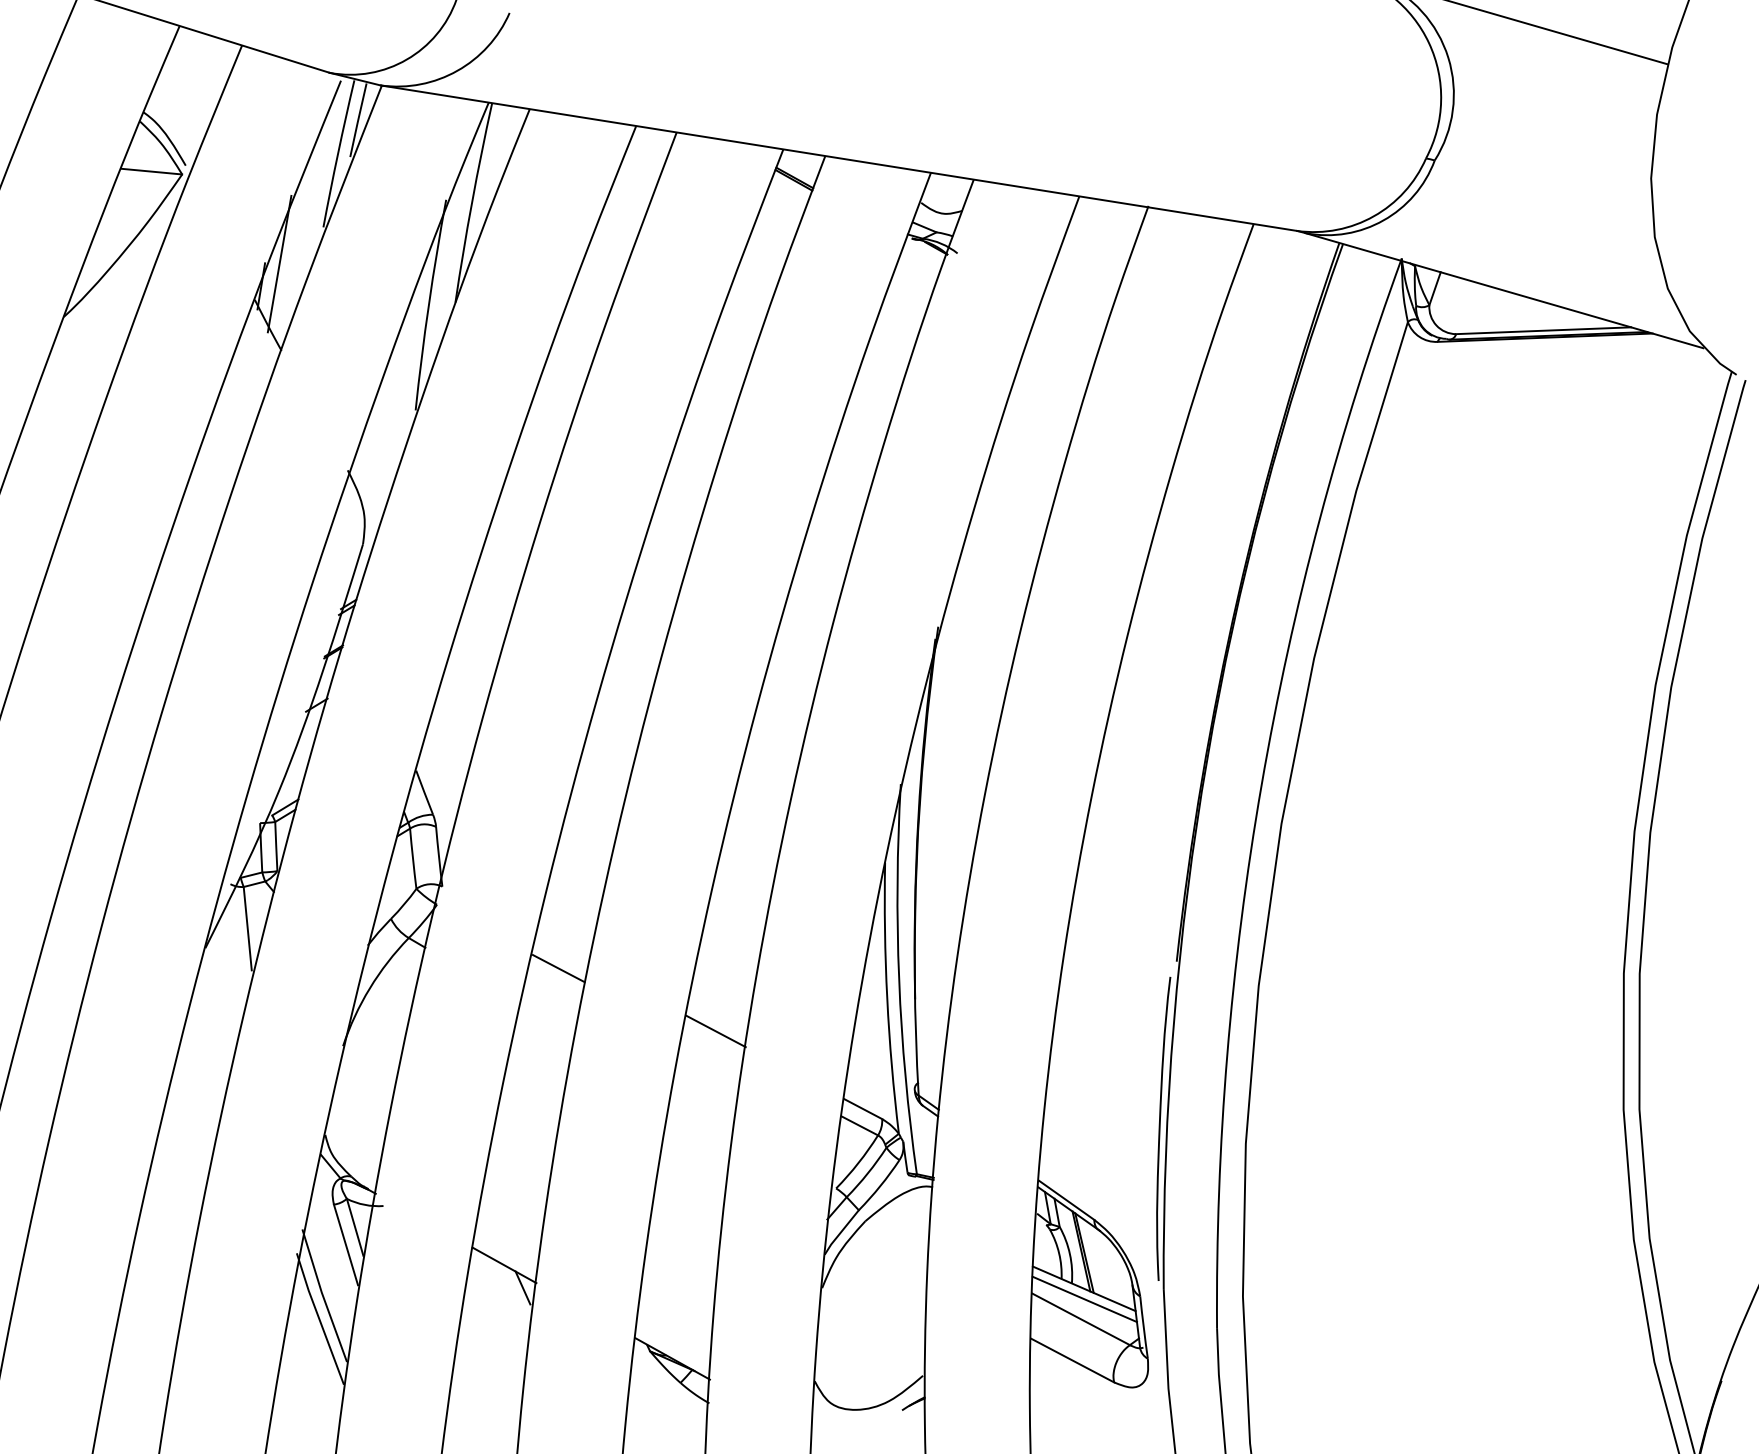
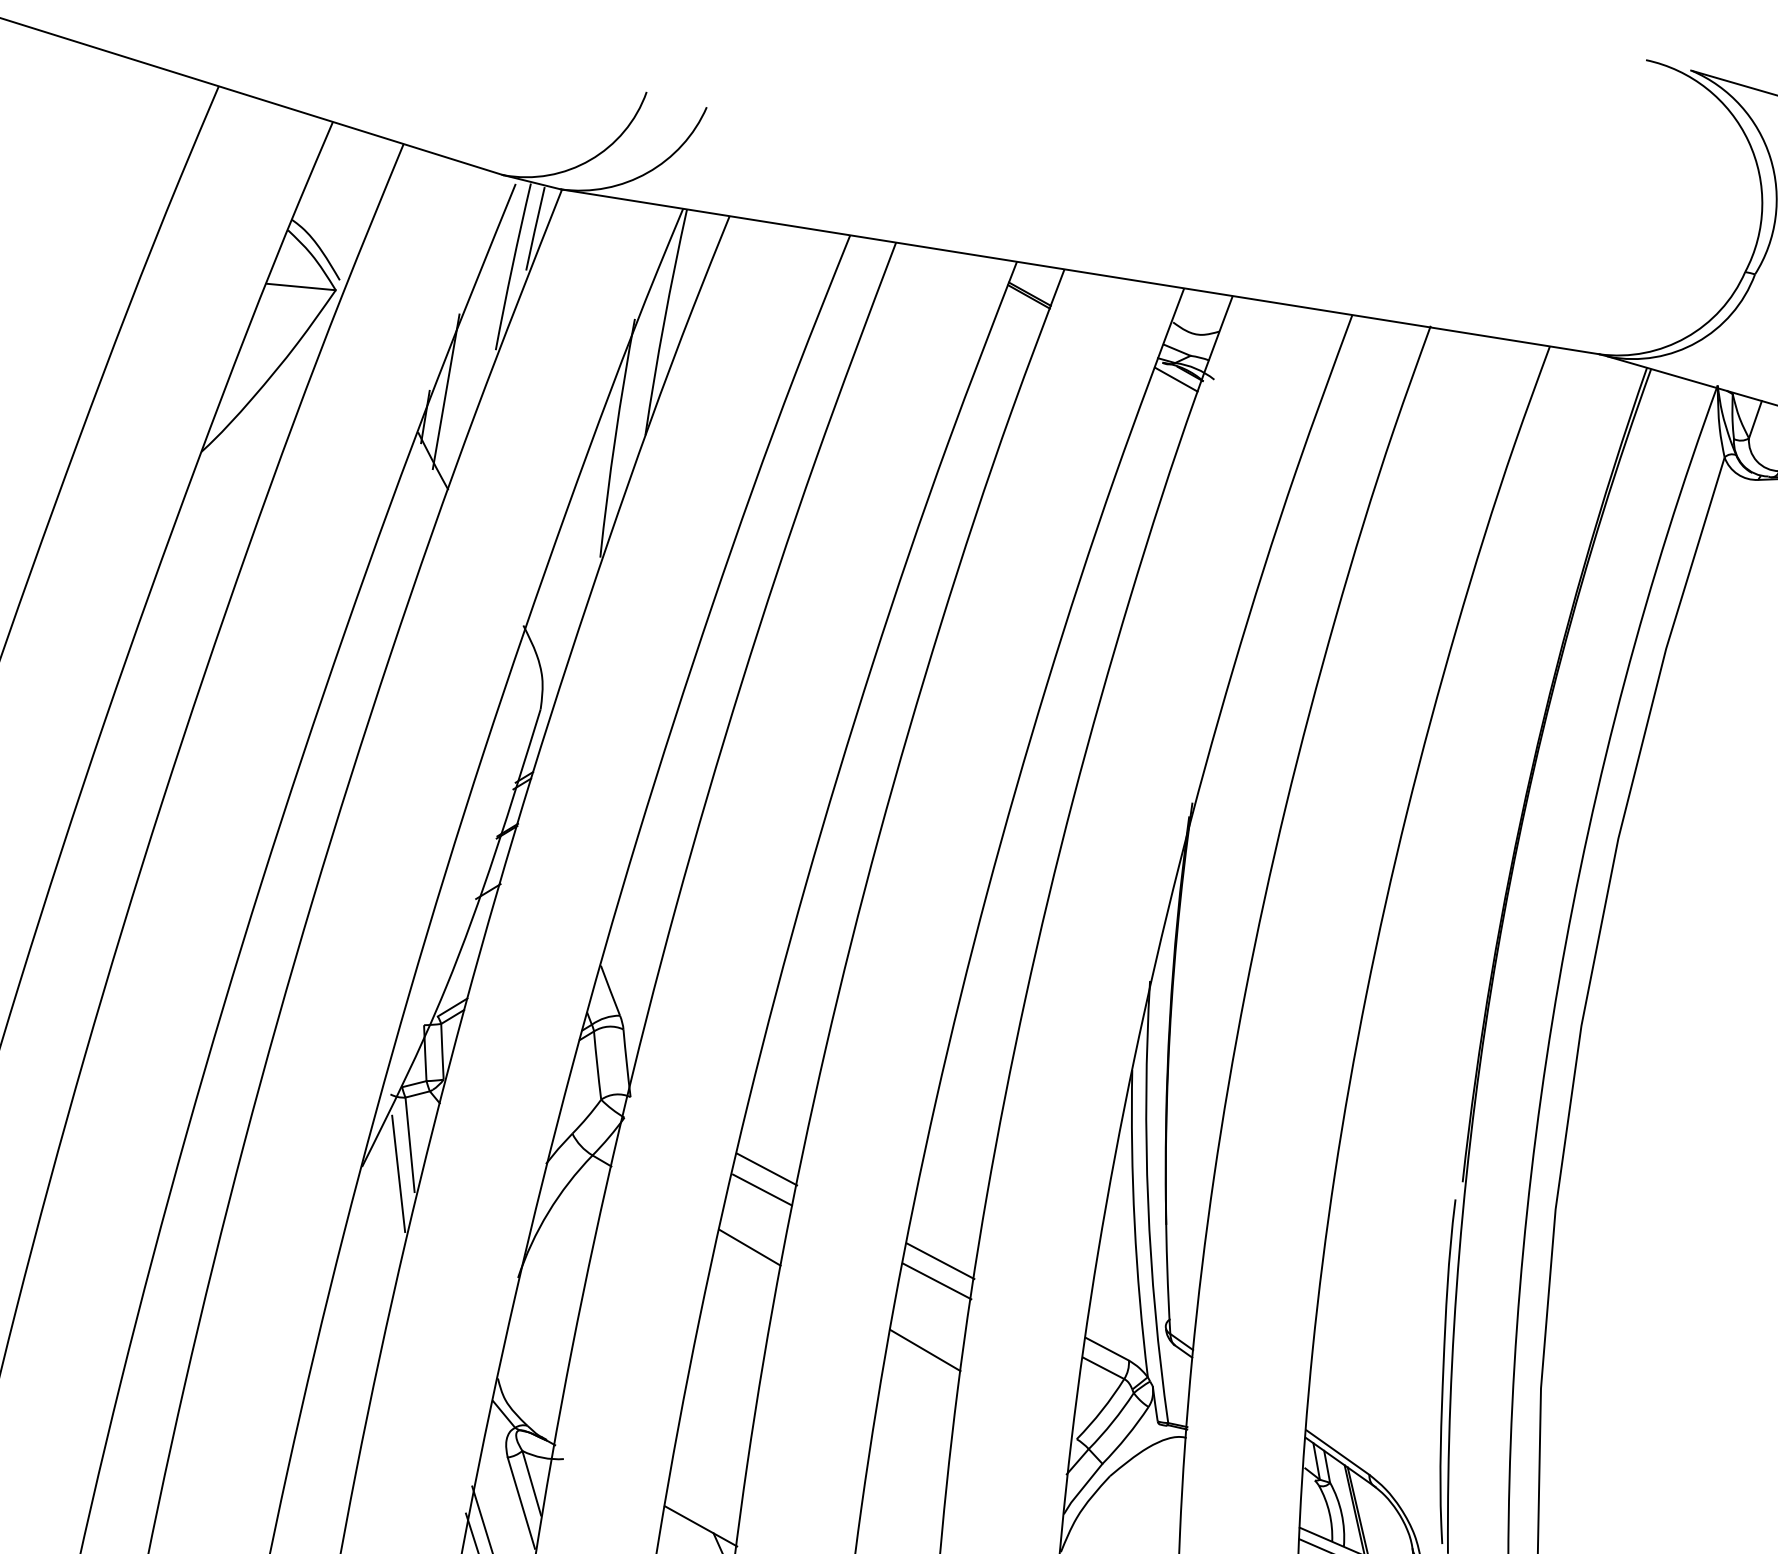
line: (923, 252) -> (1175, 378), added
line: (562, 950) -> (766, 1169), added
line: (237, 954) -> (398, 1174), added
line: (547, 1019) -> (749, 1247), added
line: (712, 1048) -> (936, 1280), added
line: (702, 1110) -> (925, 1350), added

